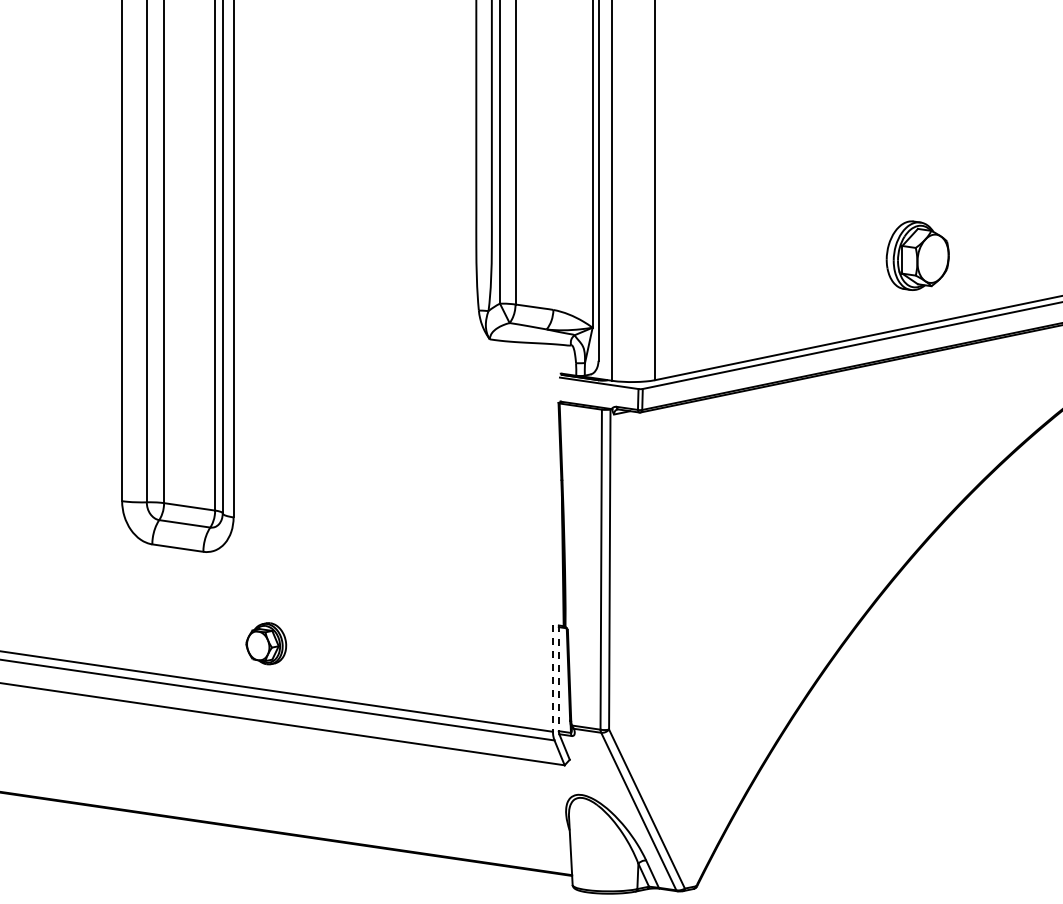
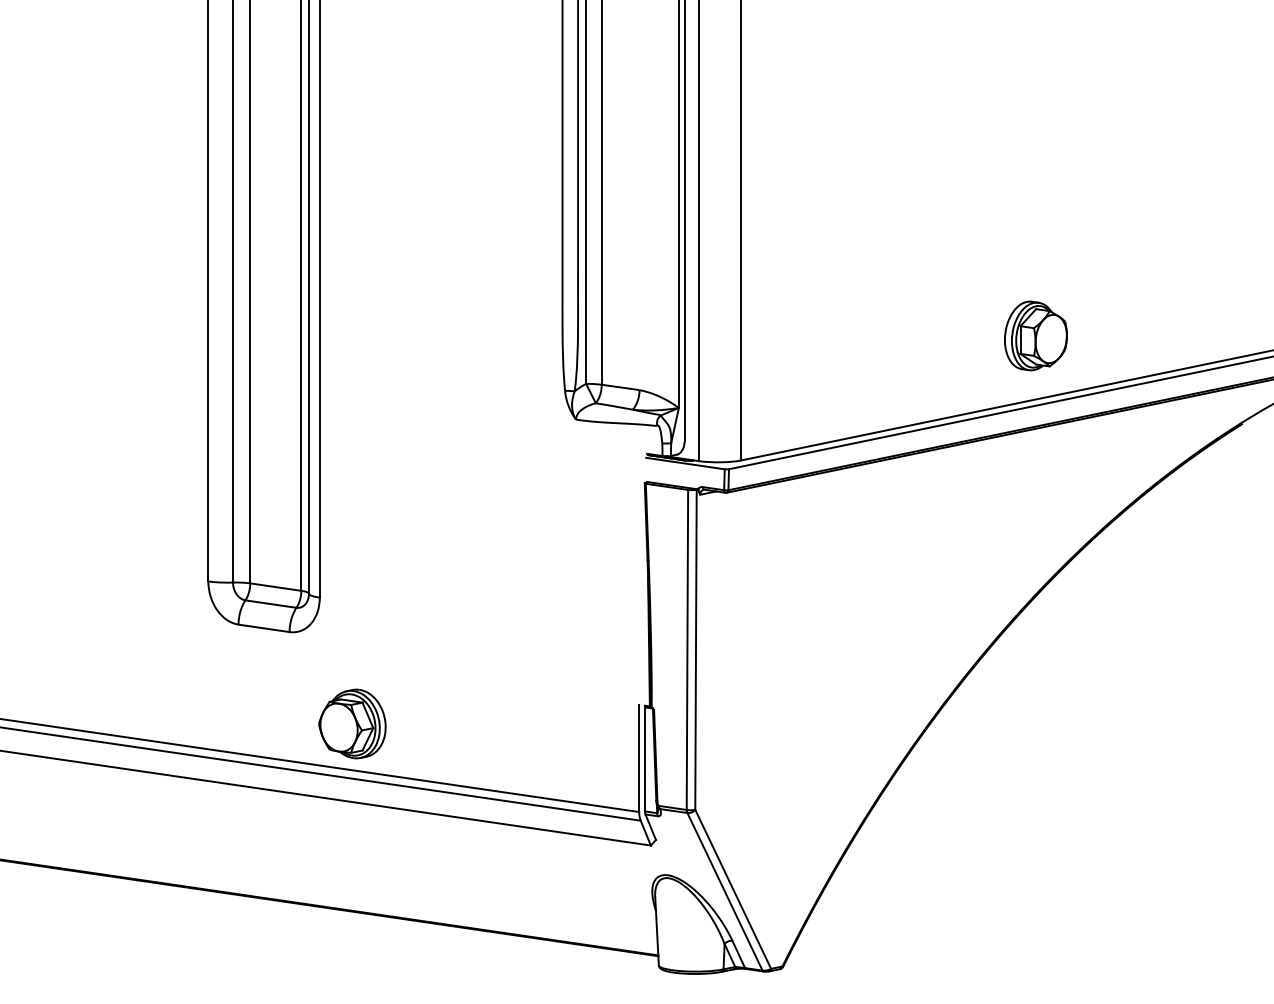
part: (917, 255) -> (1035, 335), moved
part: (266, 643) -> (352, 723), size x1.67
line: (553, 678) -> (639, 758), dashed -> solid
line: (559, 678) -> (645, 758), dashed -> solid

